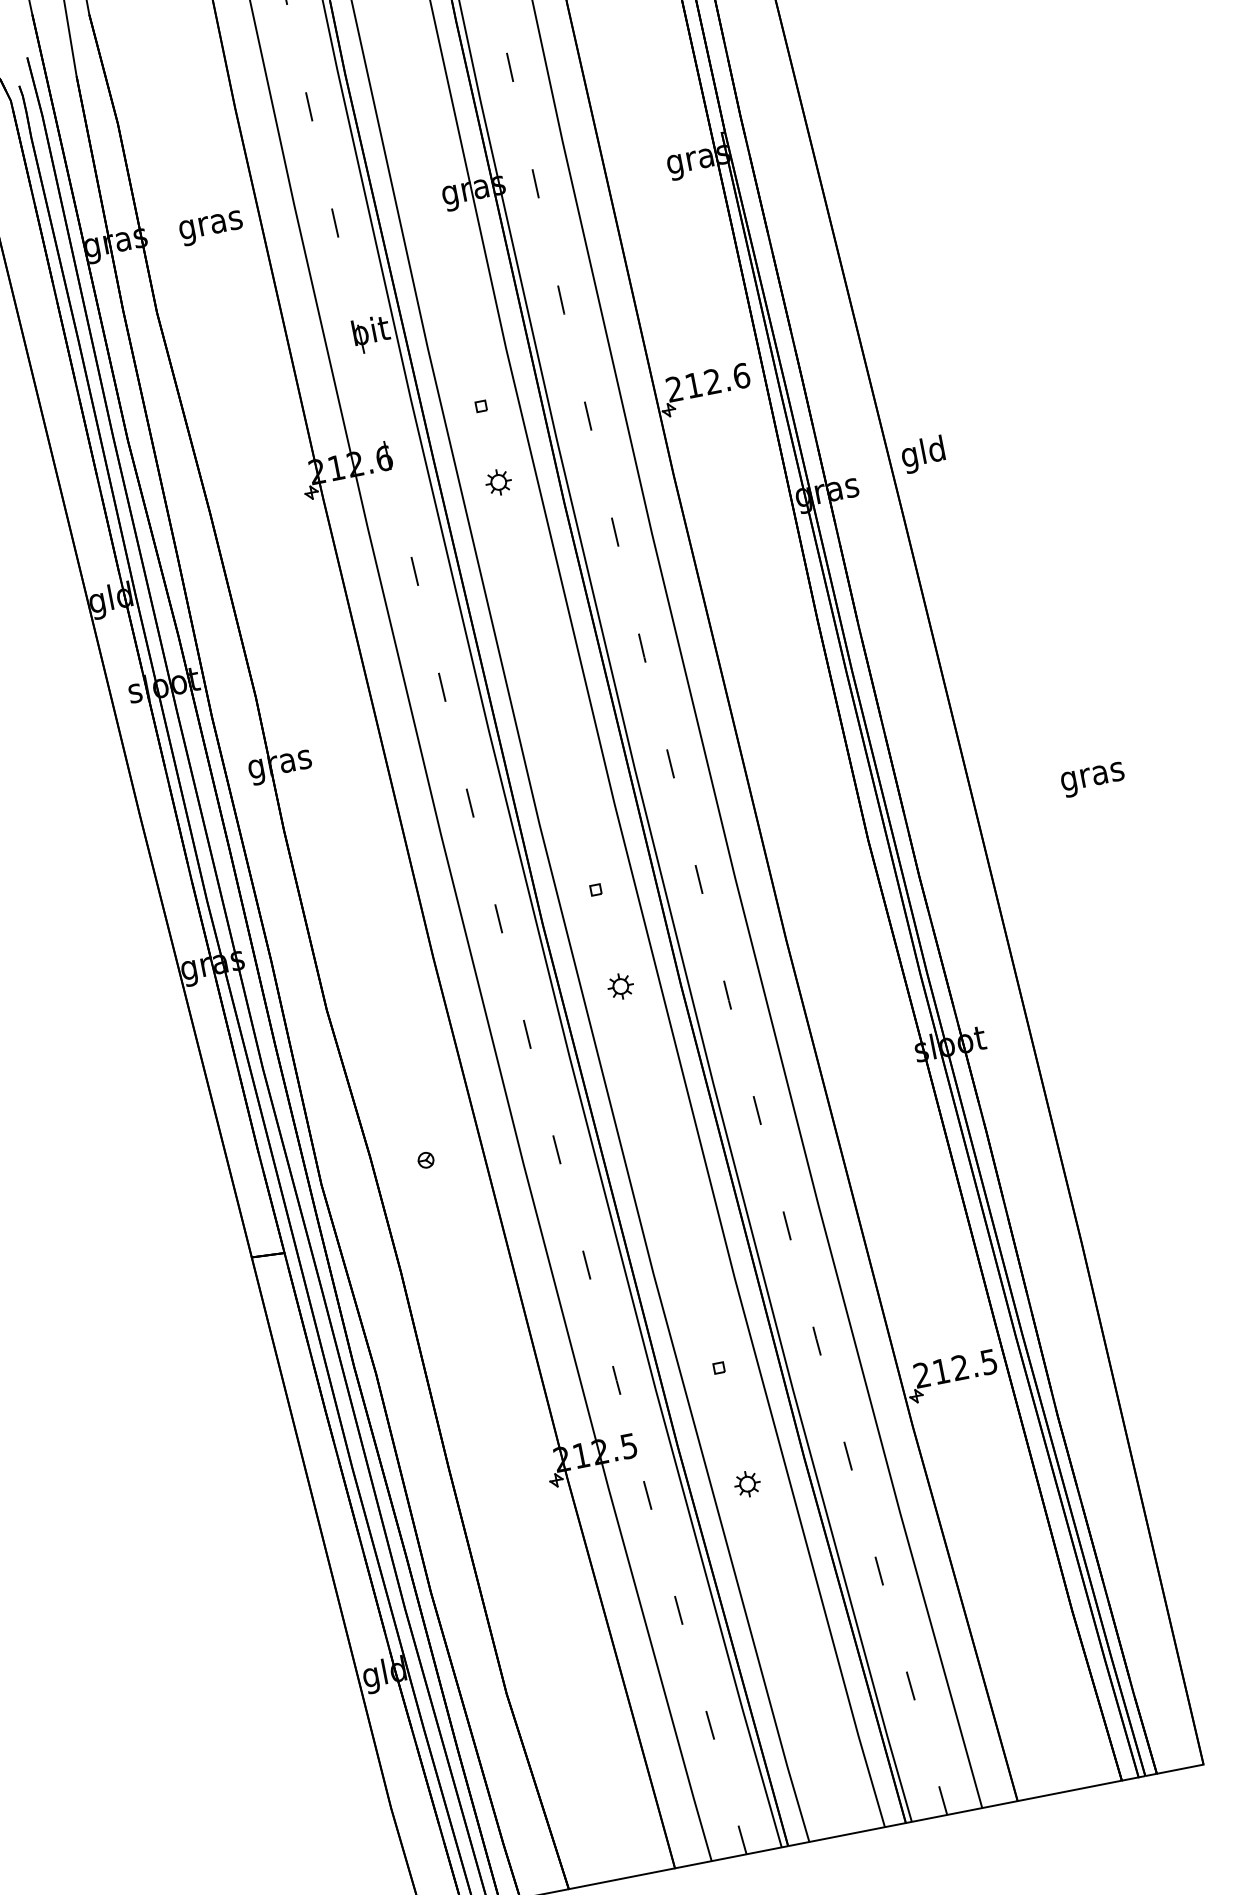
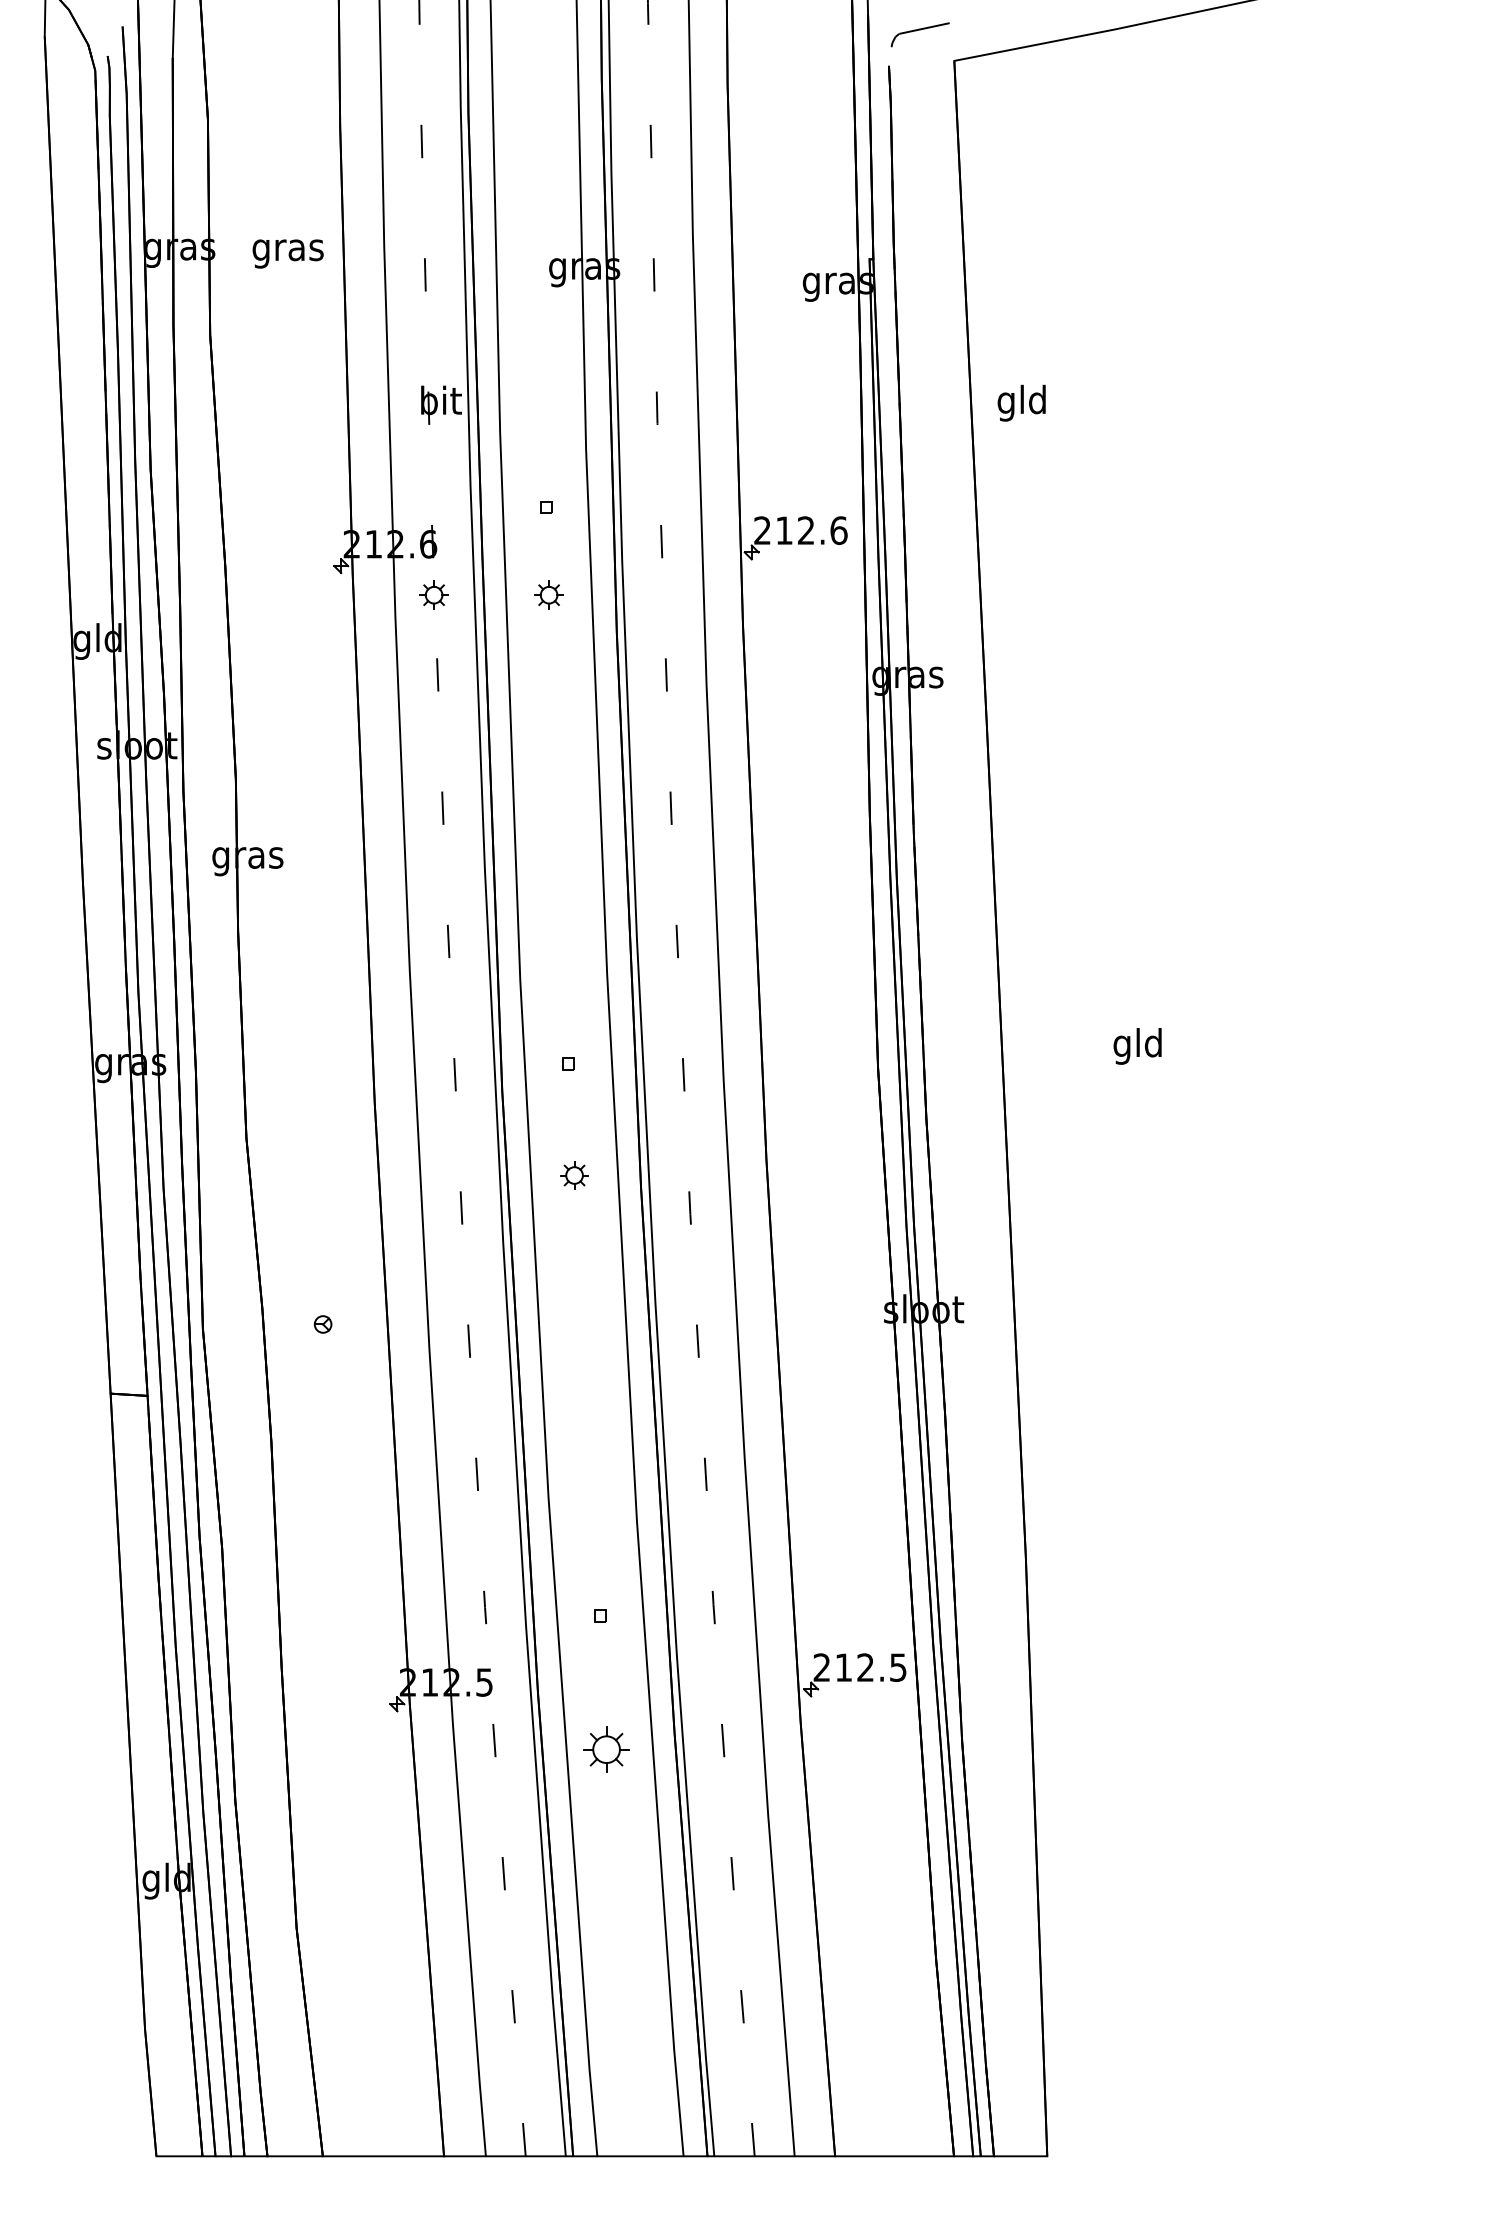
text: (923, 454) -> (1021, 402), moved
part: (397, 501) -> (433, 594), added
text: (1091, 776) -> (1137, 1046), gras -> gld
part: (747, 1483) -> (606, 1749), size x1.6

